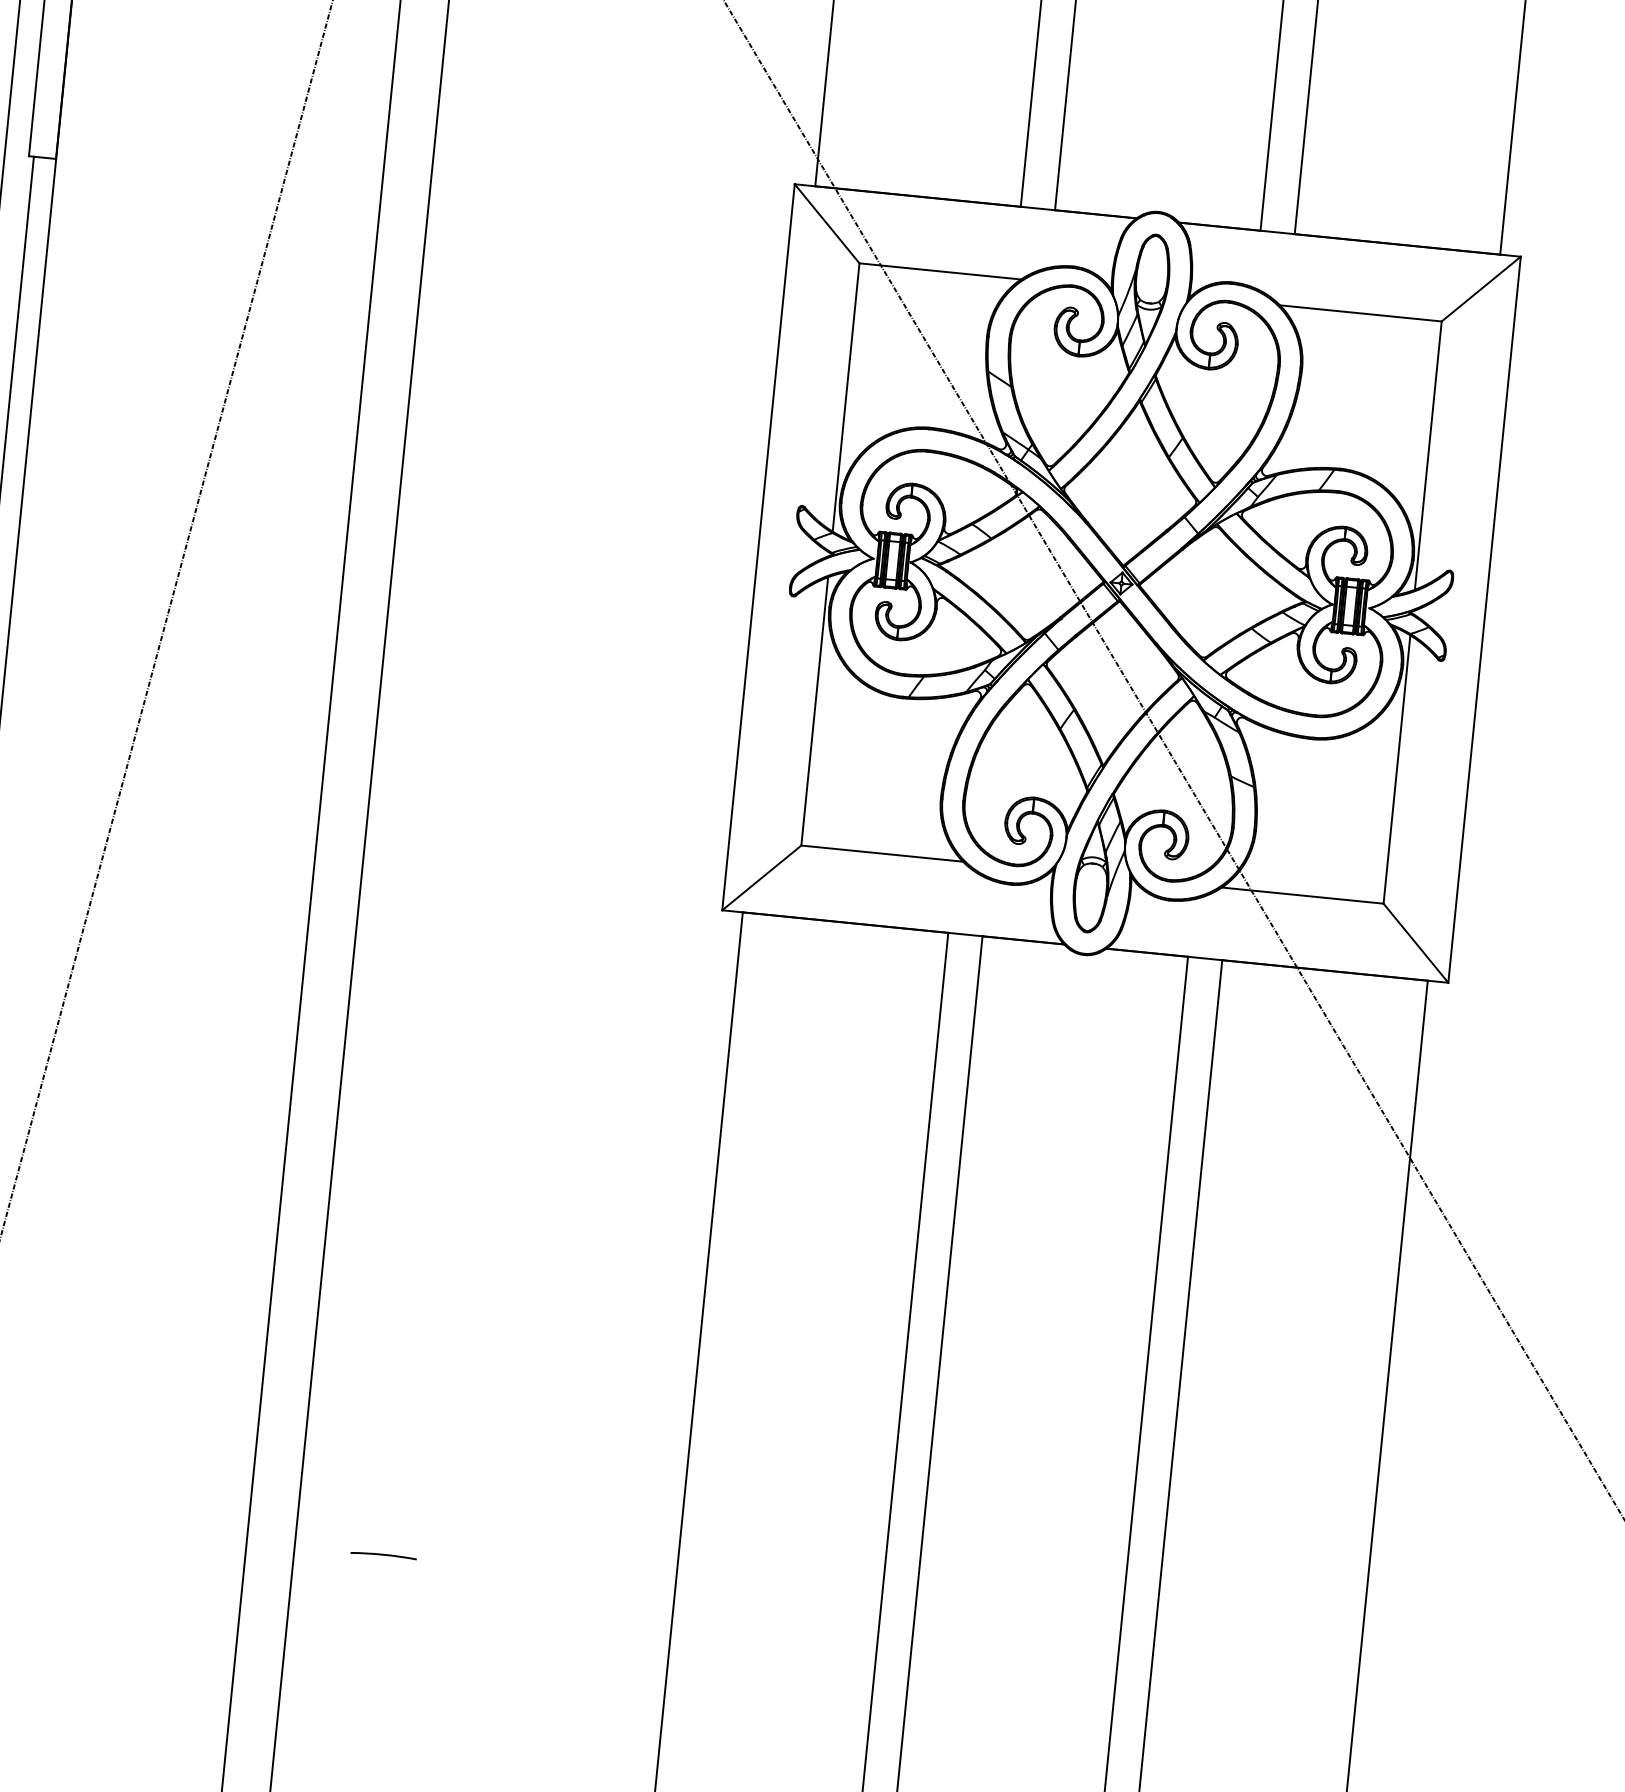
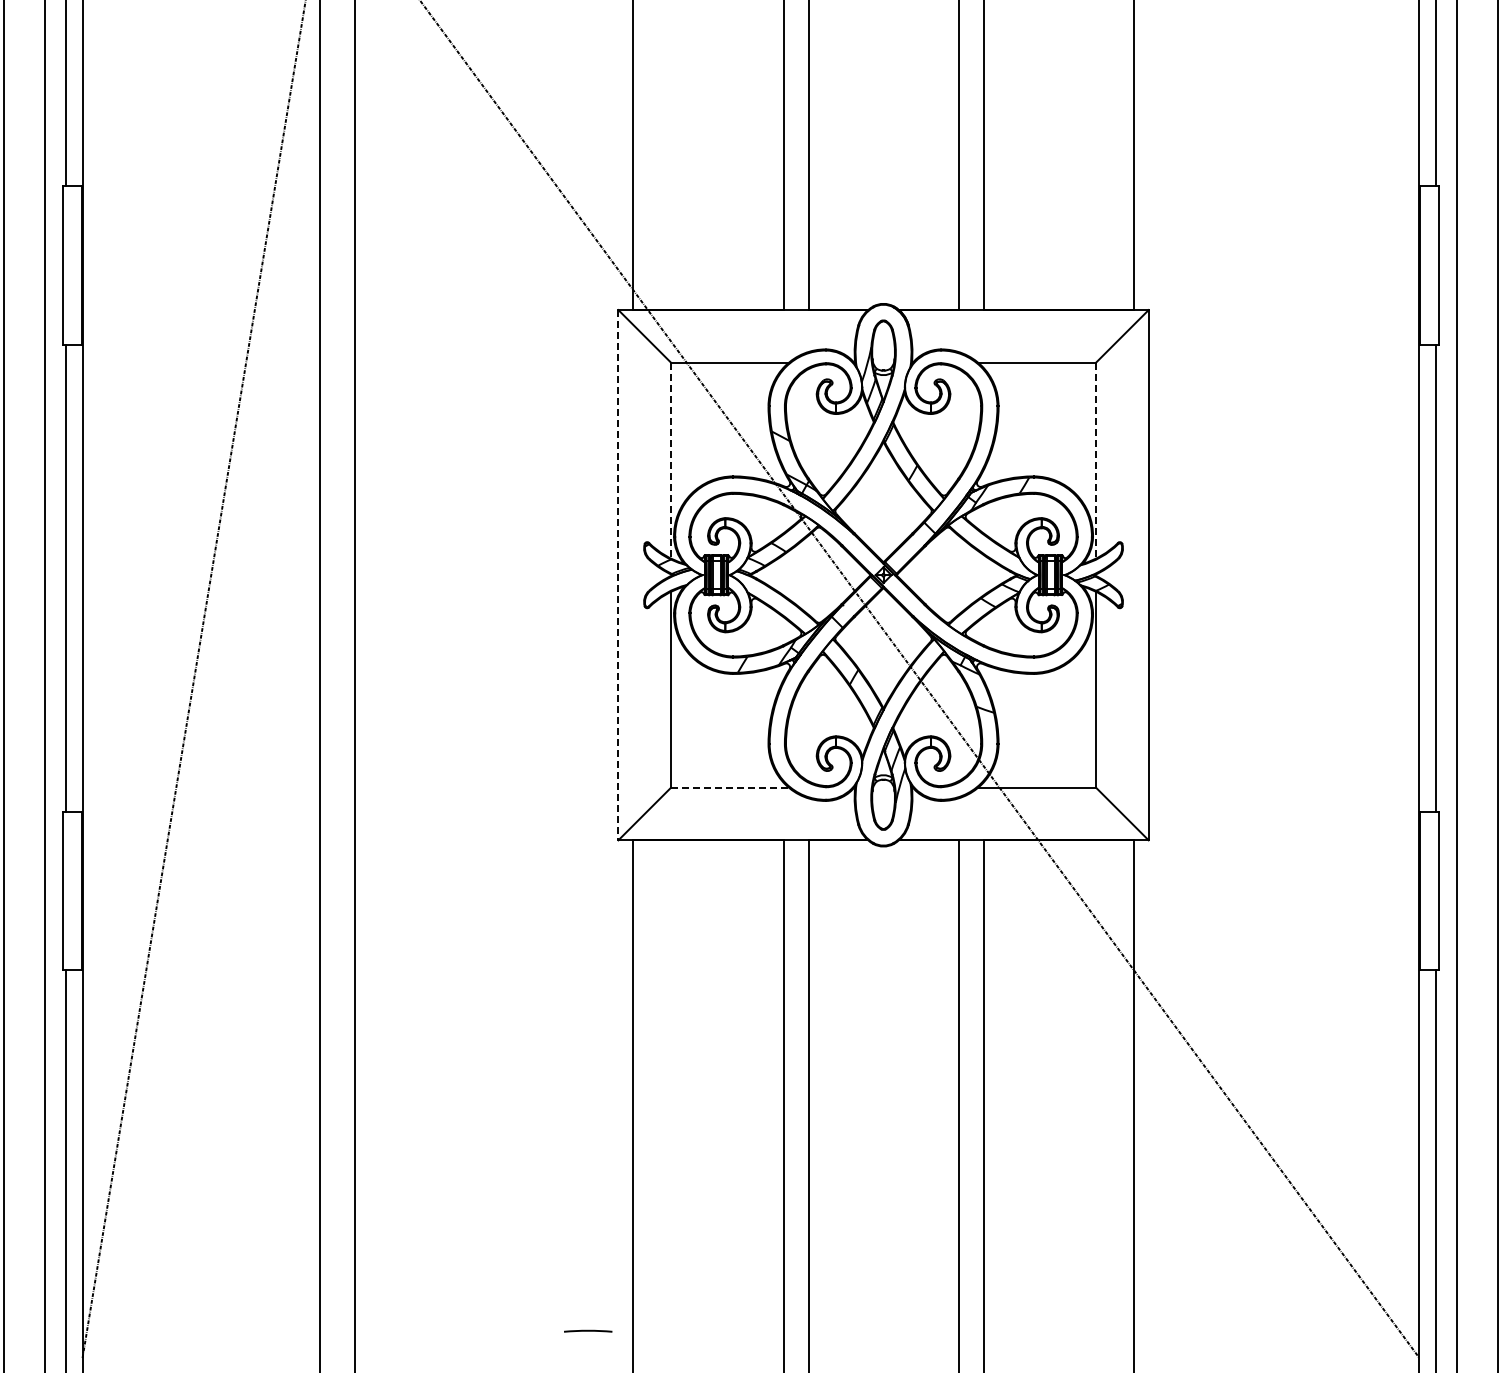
line: (845, 397) -> (670, 460), solid -> dashed
line: (1428, 455) -> (1096, 460), solid -> dashed
line: (758, 547) -> (618, 575), solid -> dashed
line: (882, 853) -> (730, 787), solid -> dashed
line: (384, 1554) -> (588, 1330), moved

